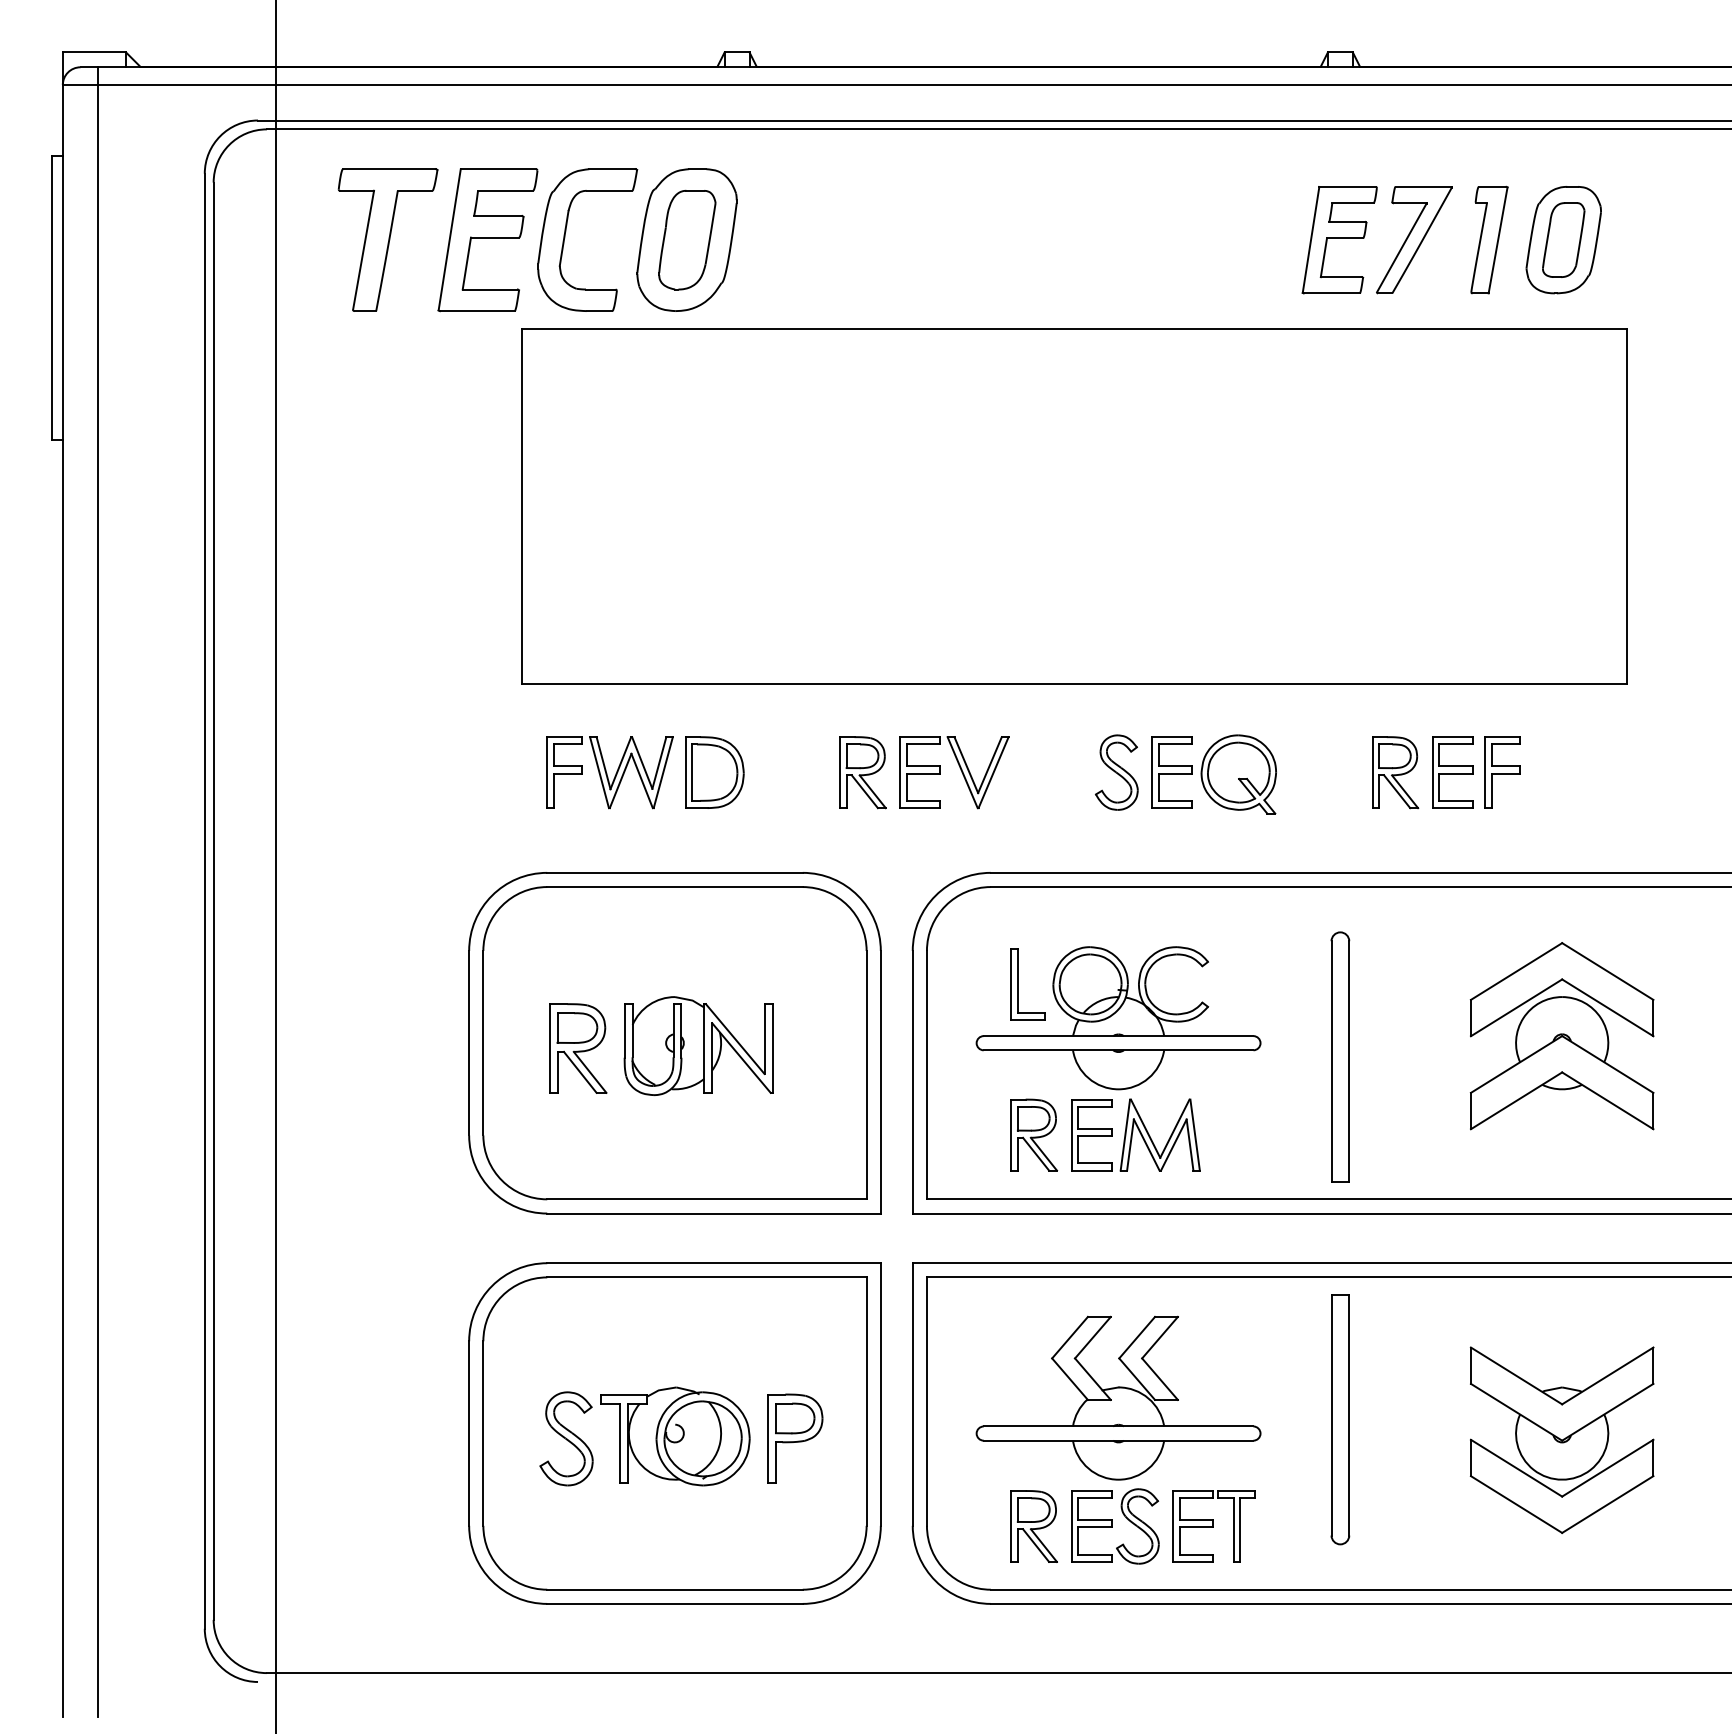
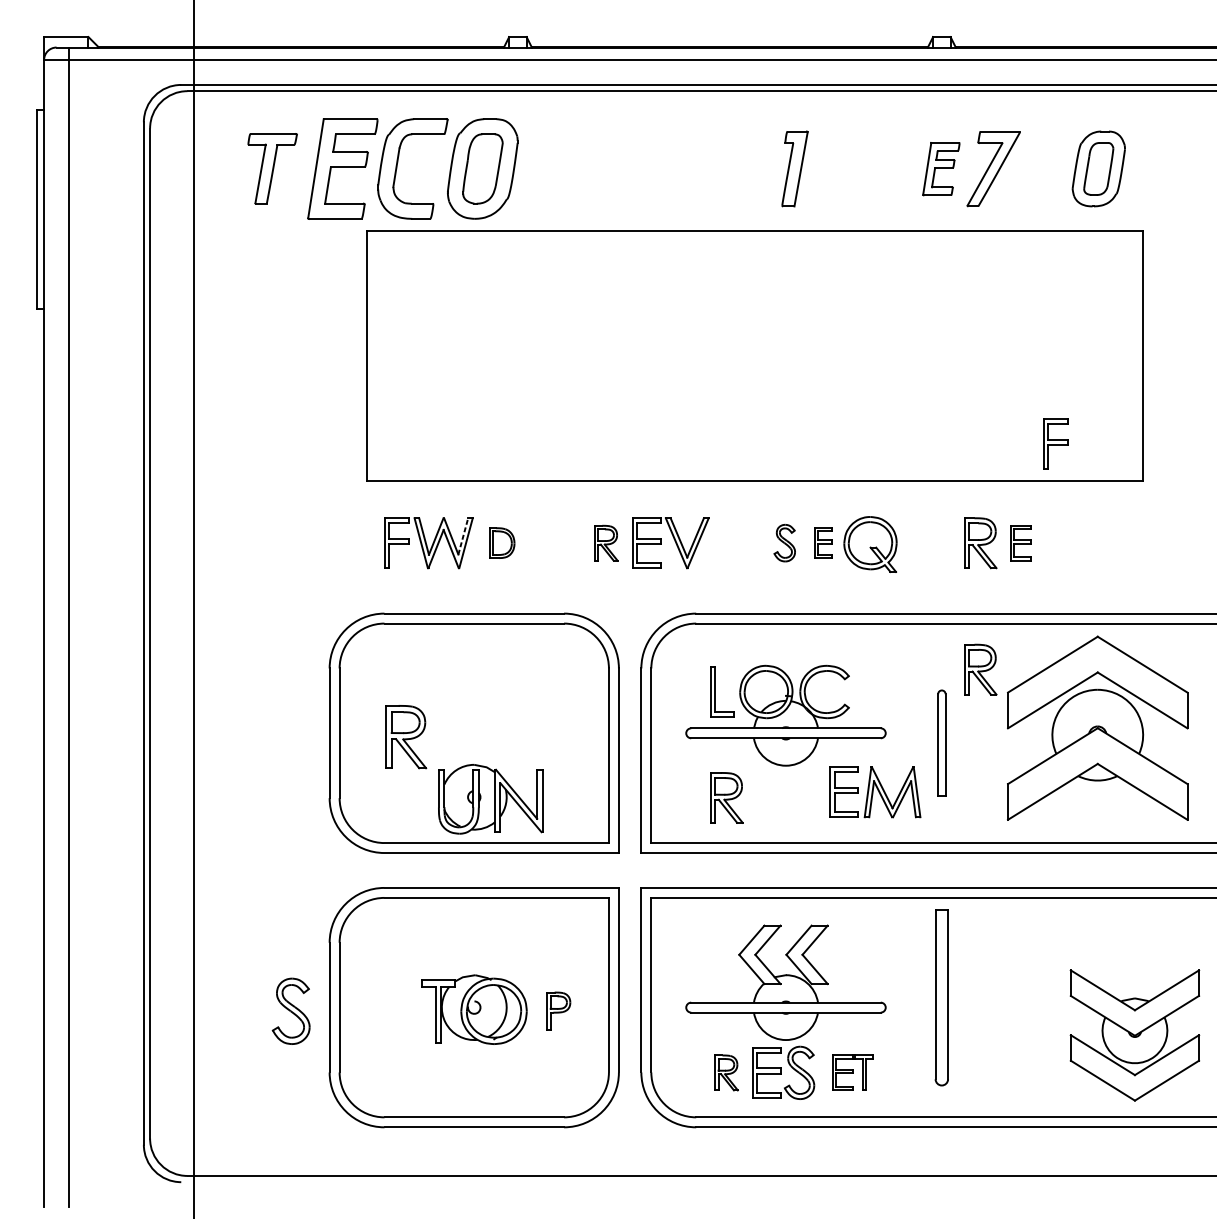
part: (387, 239) -> (272, 168), size x0.7
part: (1489, 239) -> (795, 168), moved
part: (1339, 240) -> (941, 169), size x0.7
line: (659, 763) -> (463, 536), solid -> dashed
part: (714, 772) -> (502, 543), size x0.6
part: (862, 772) -> (606, 543), size x0.7
part: (1116, 772) -> (784, 543), size x0.7
part: (1171, 772) -> (823, 543), size x0.6
part: (1452, 772) -> (1020, 543), size x0.7
part: (1502, 772) -> (1055, 444), moved
part: (1395, 952) -> (980, 669), added
part: (1561, 1036) -> (1097, 728), size x1.4
part: (698, 1045) -> (490, 798), moved
part: (1340, 1056) -> (941, 742), size x0.6
part: (1135, 1134) -> (875, 791), moved
part: (566, 1438) -> (291, 1011), moved
part: (795, 1438) -> (558, 1011), size x0.6
part: (1561, 1439) -> (1134, 1034), moved
part: (1033, 1526) -> (726, 1072), size x0.7
part: (1213, 1526) -> (852, 1072), size x0.7

